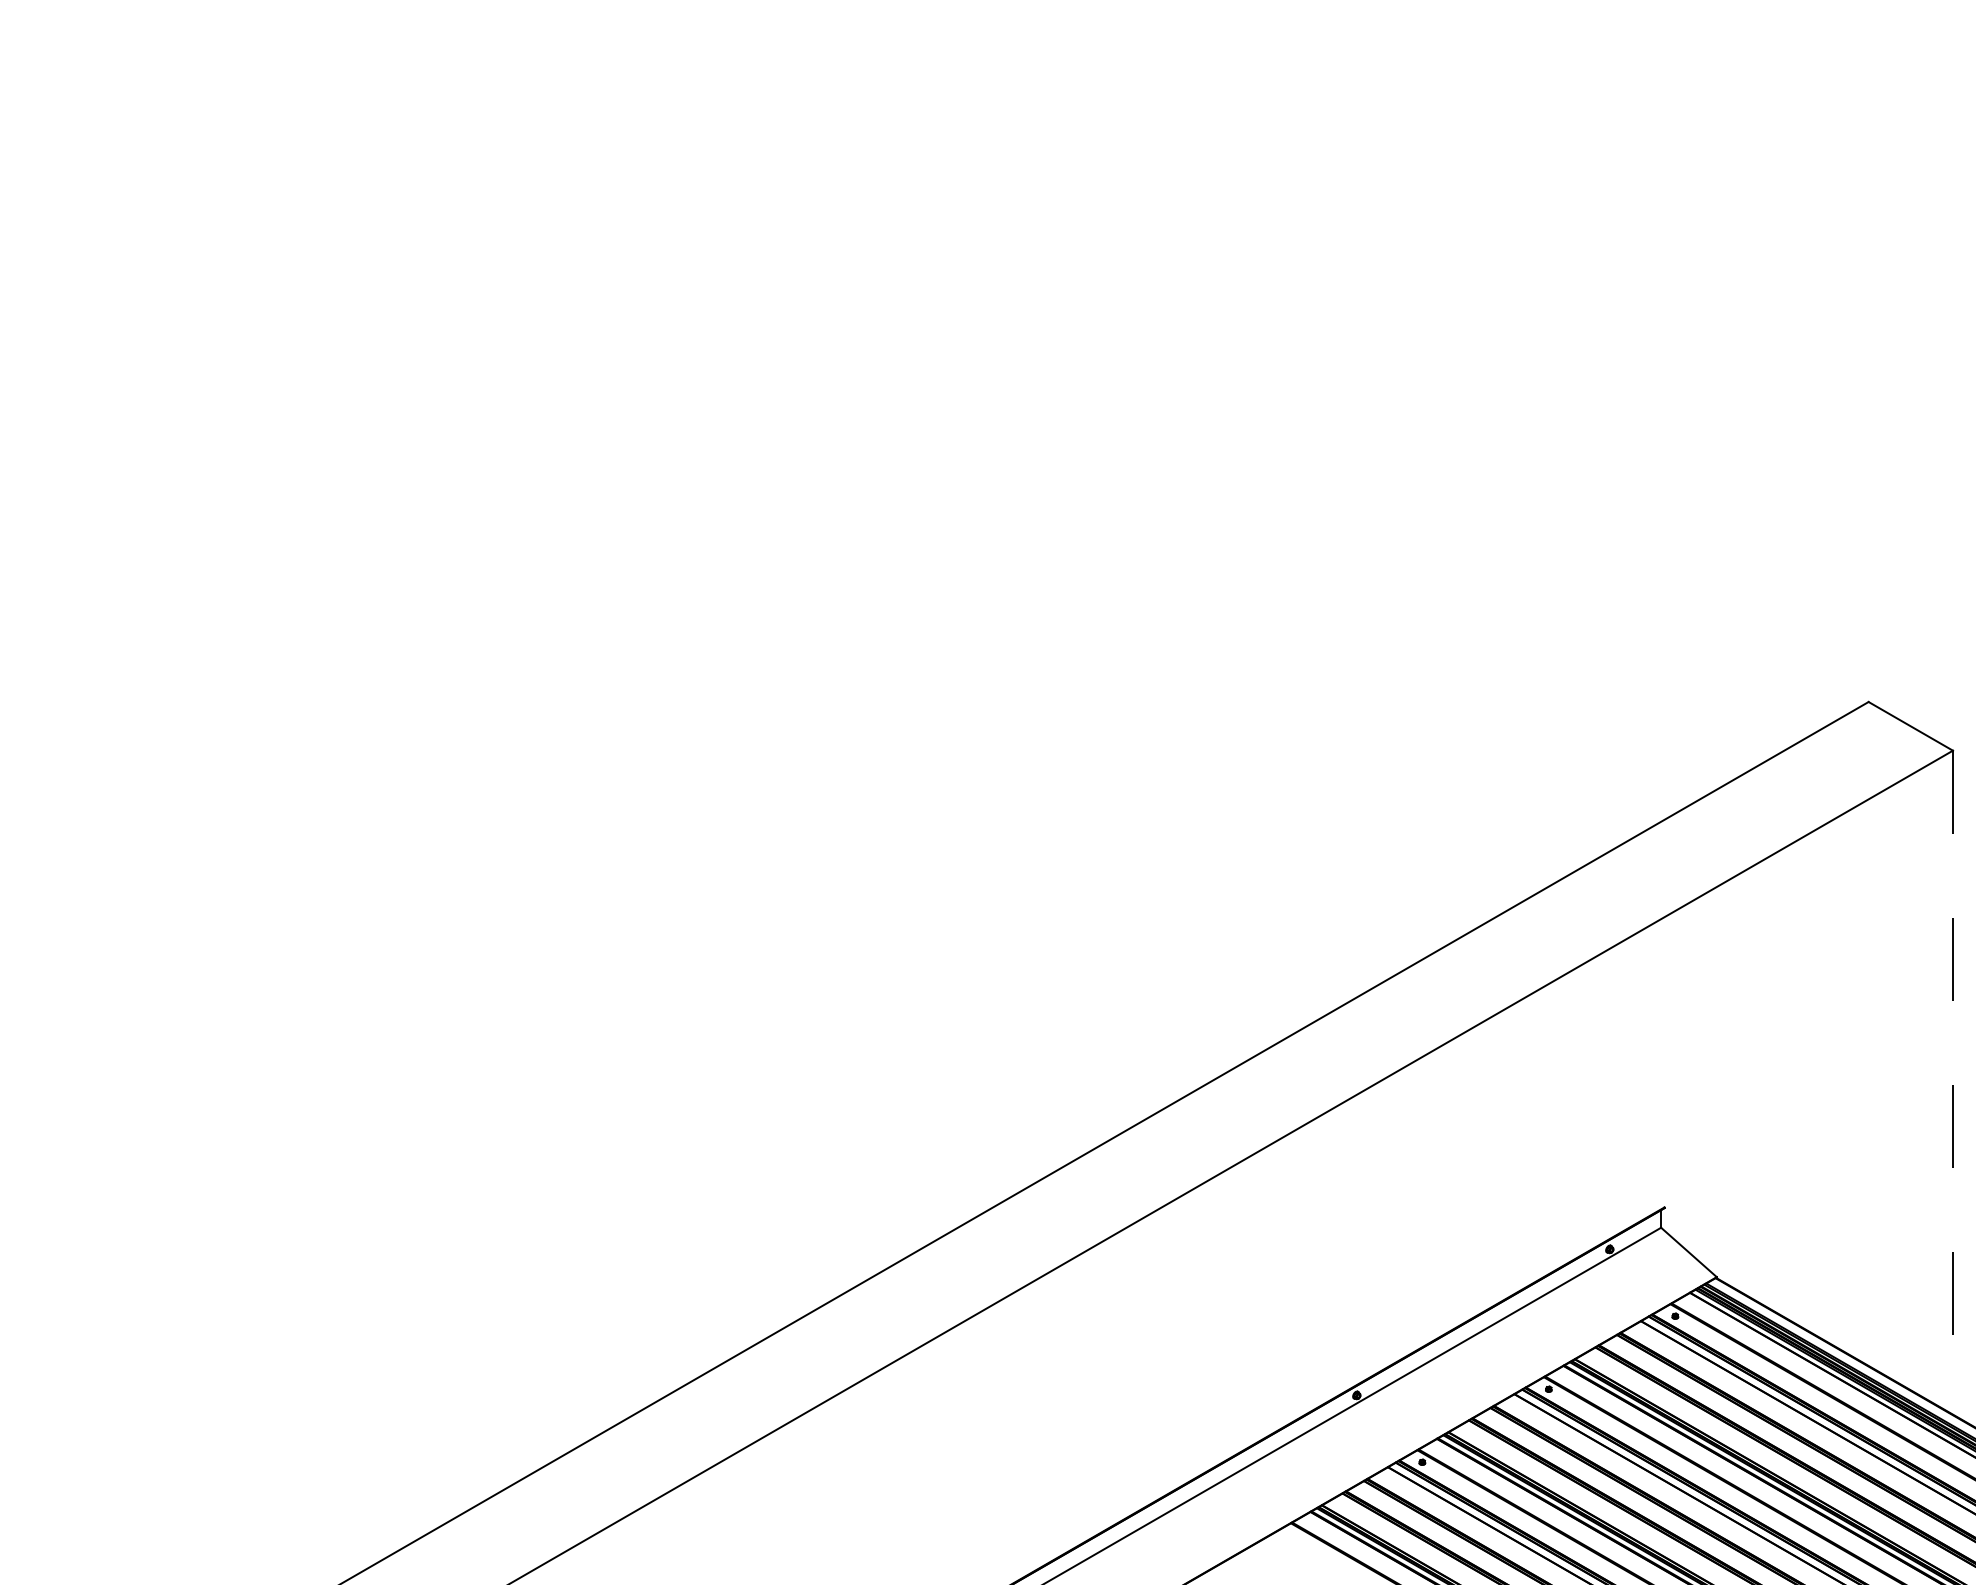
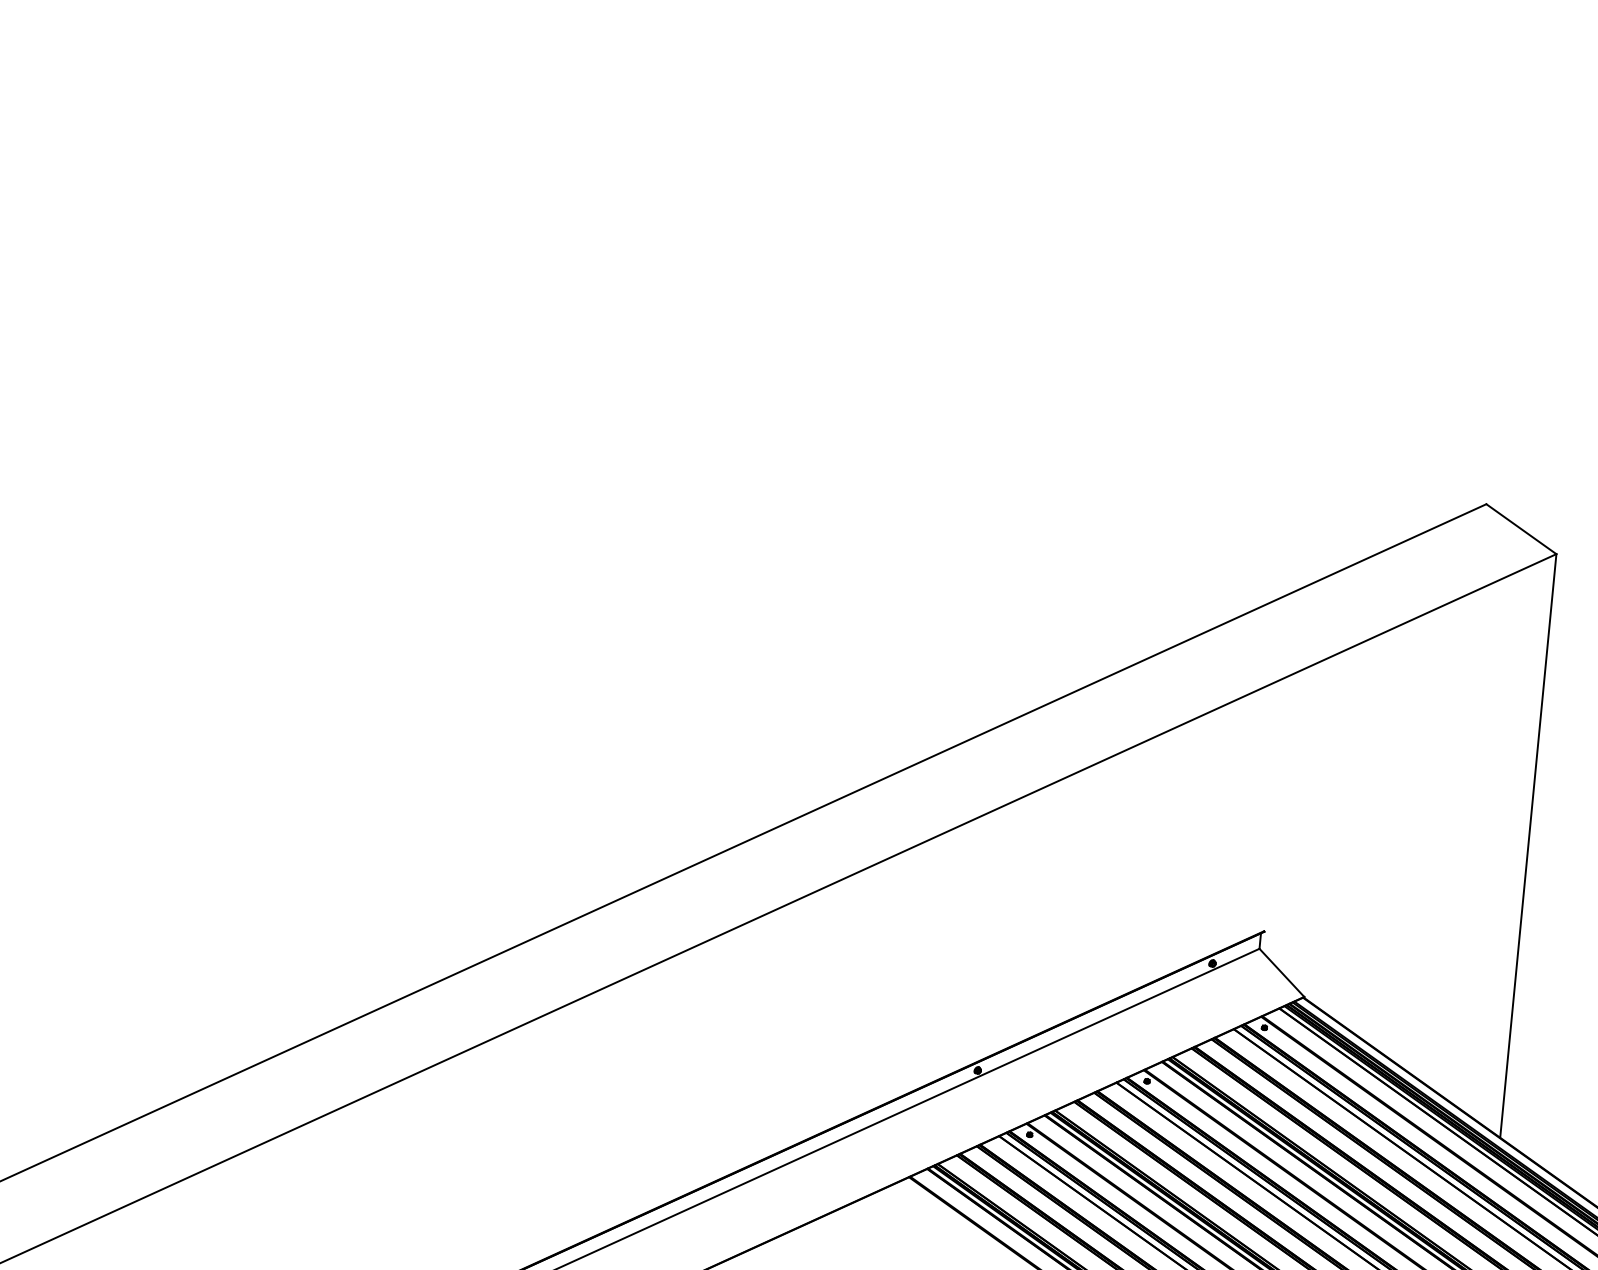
line: (1952, 1082) -> (1527, 845), dashed -> solid

